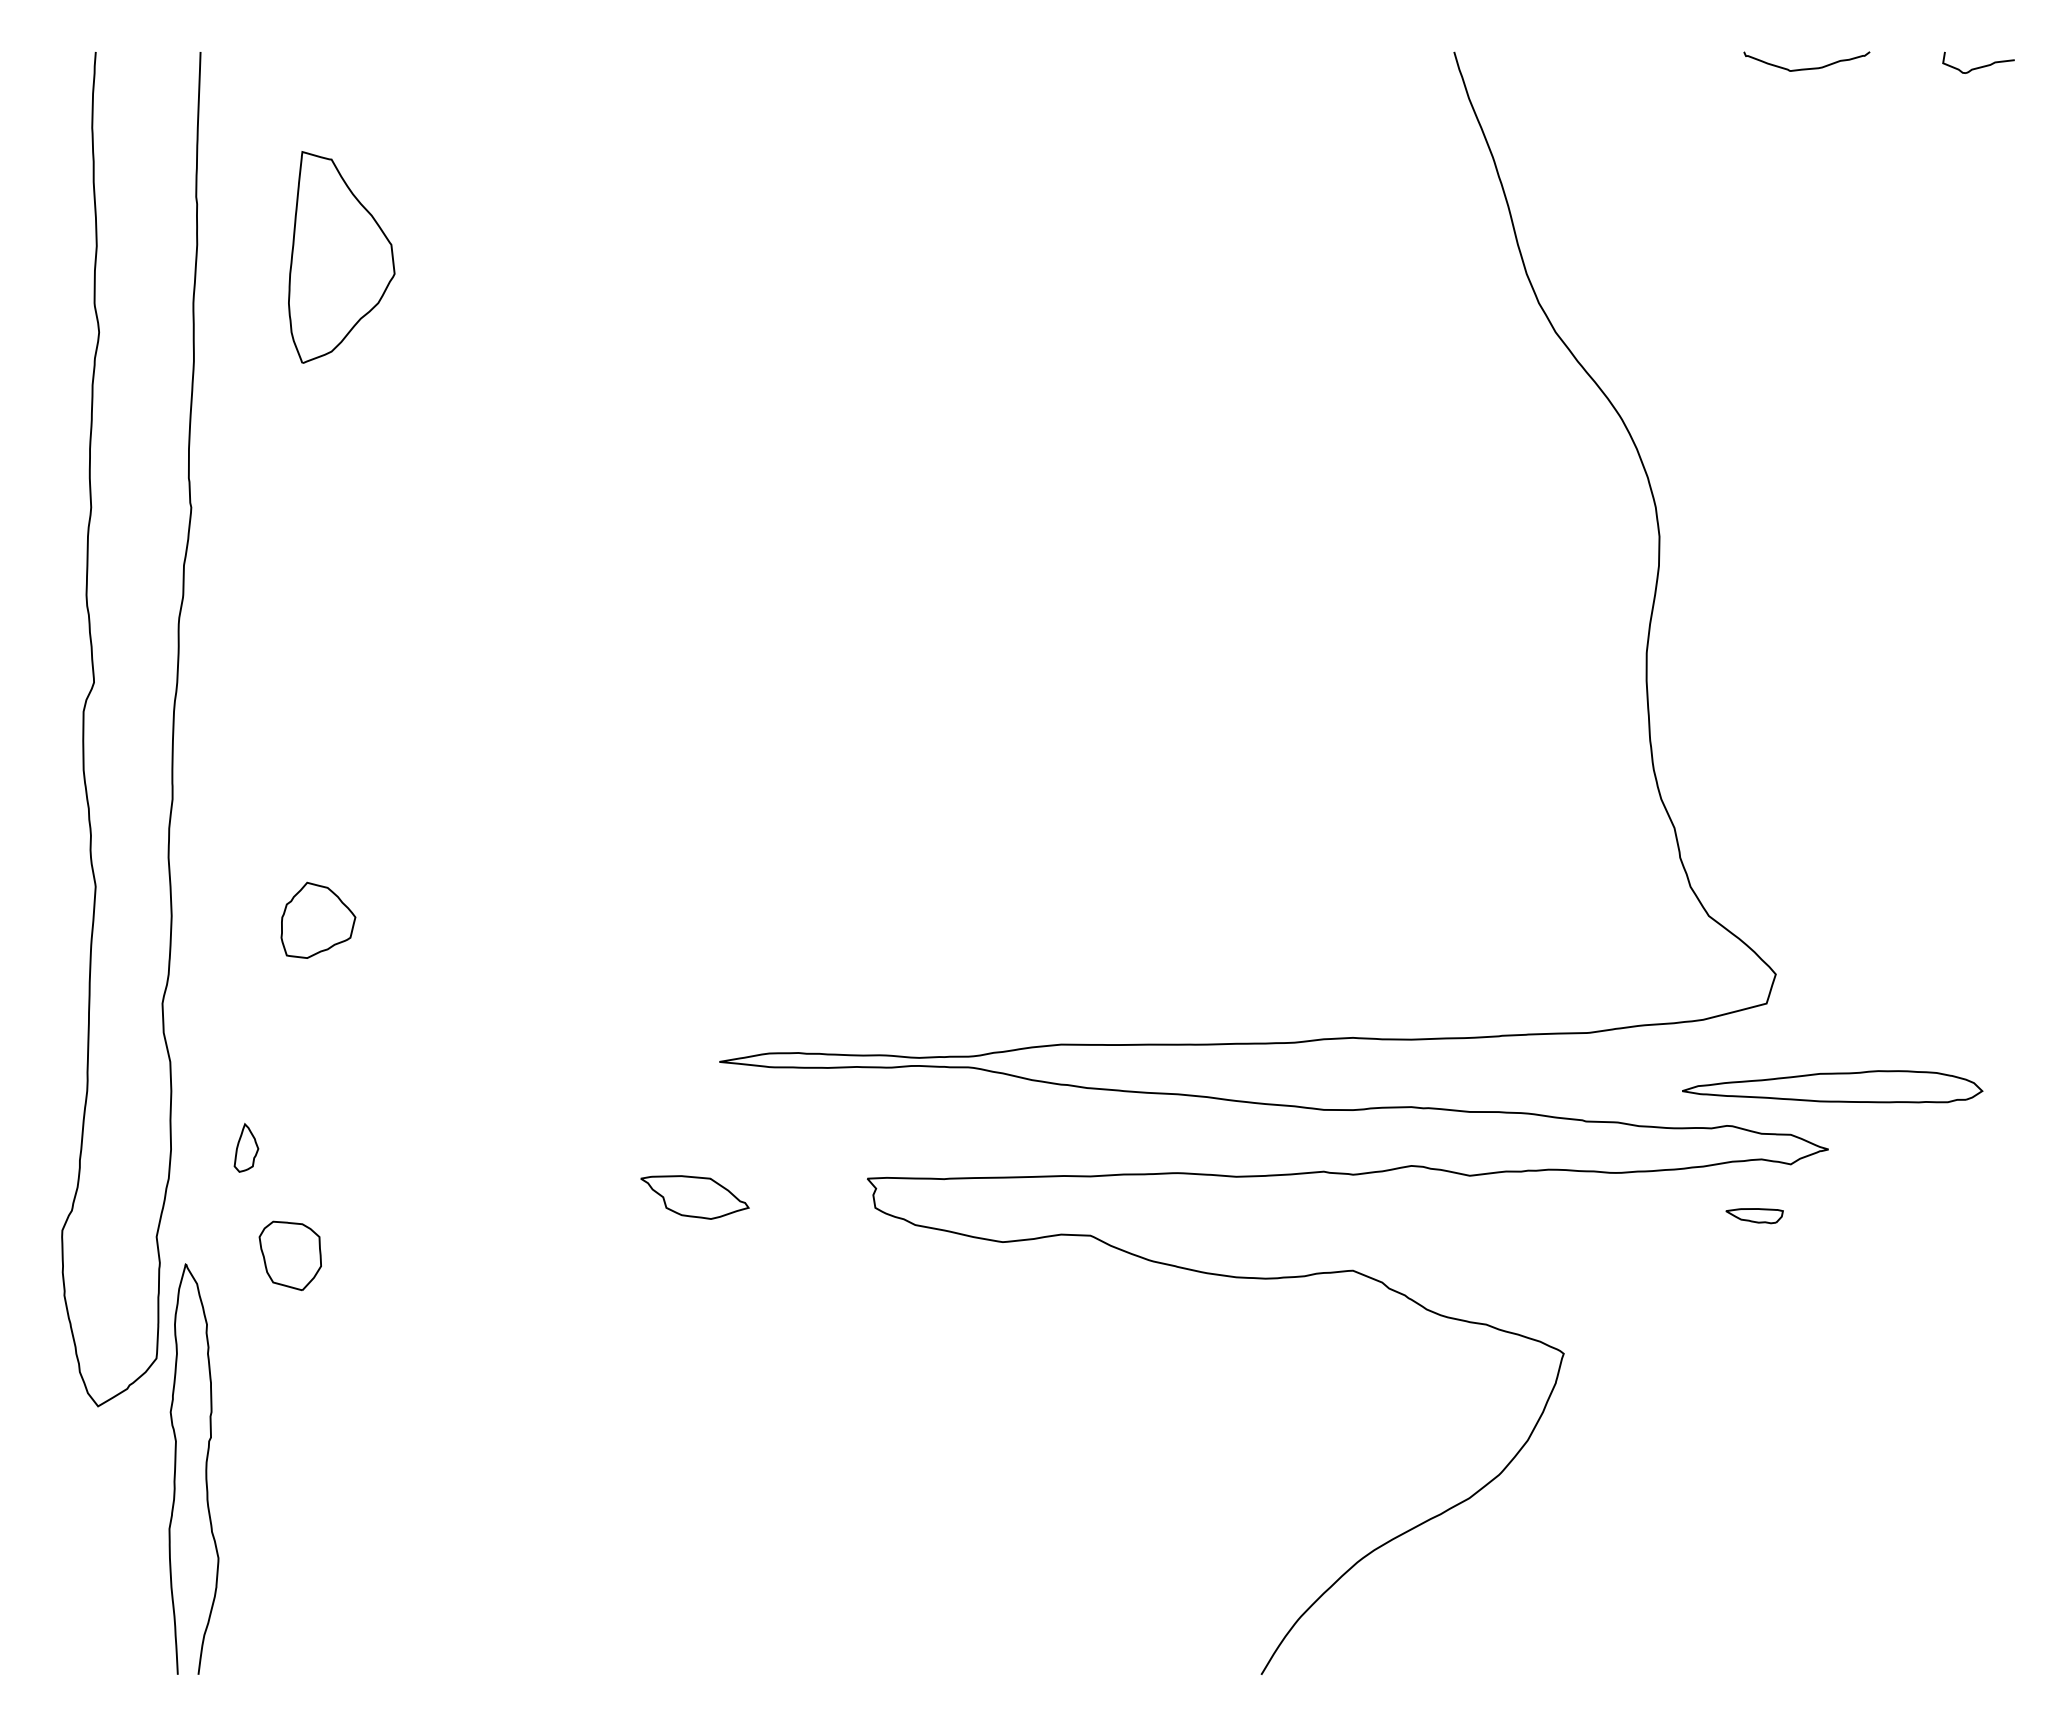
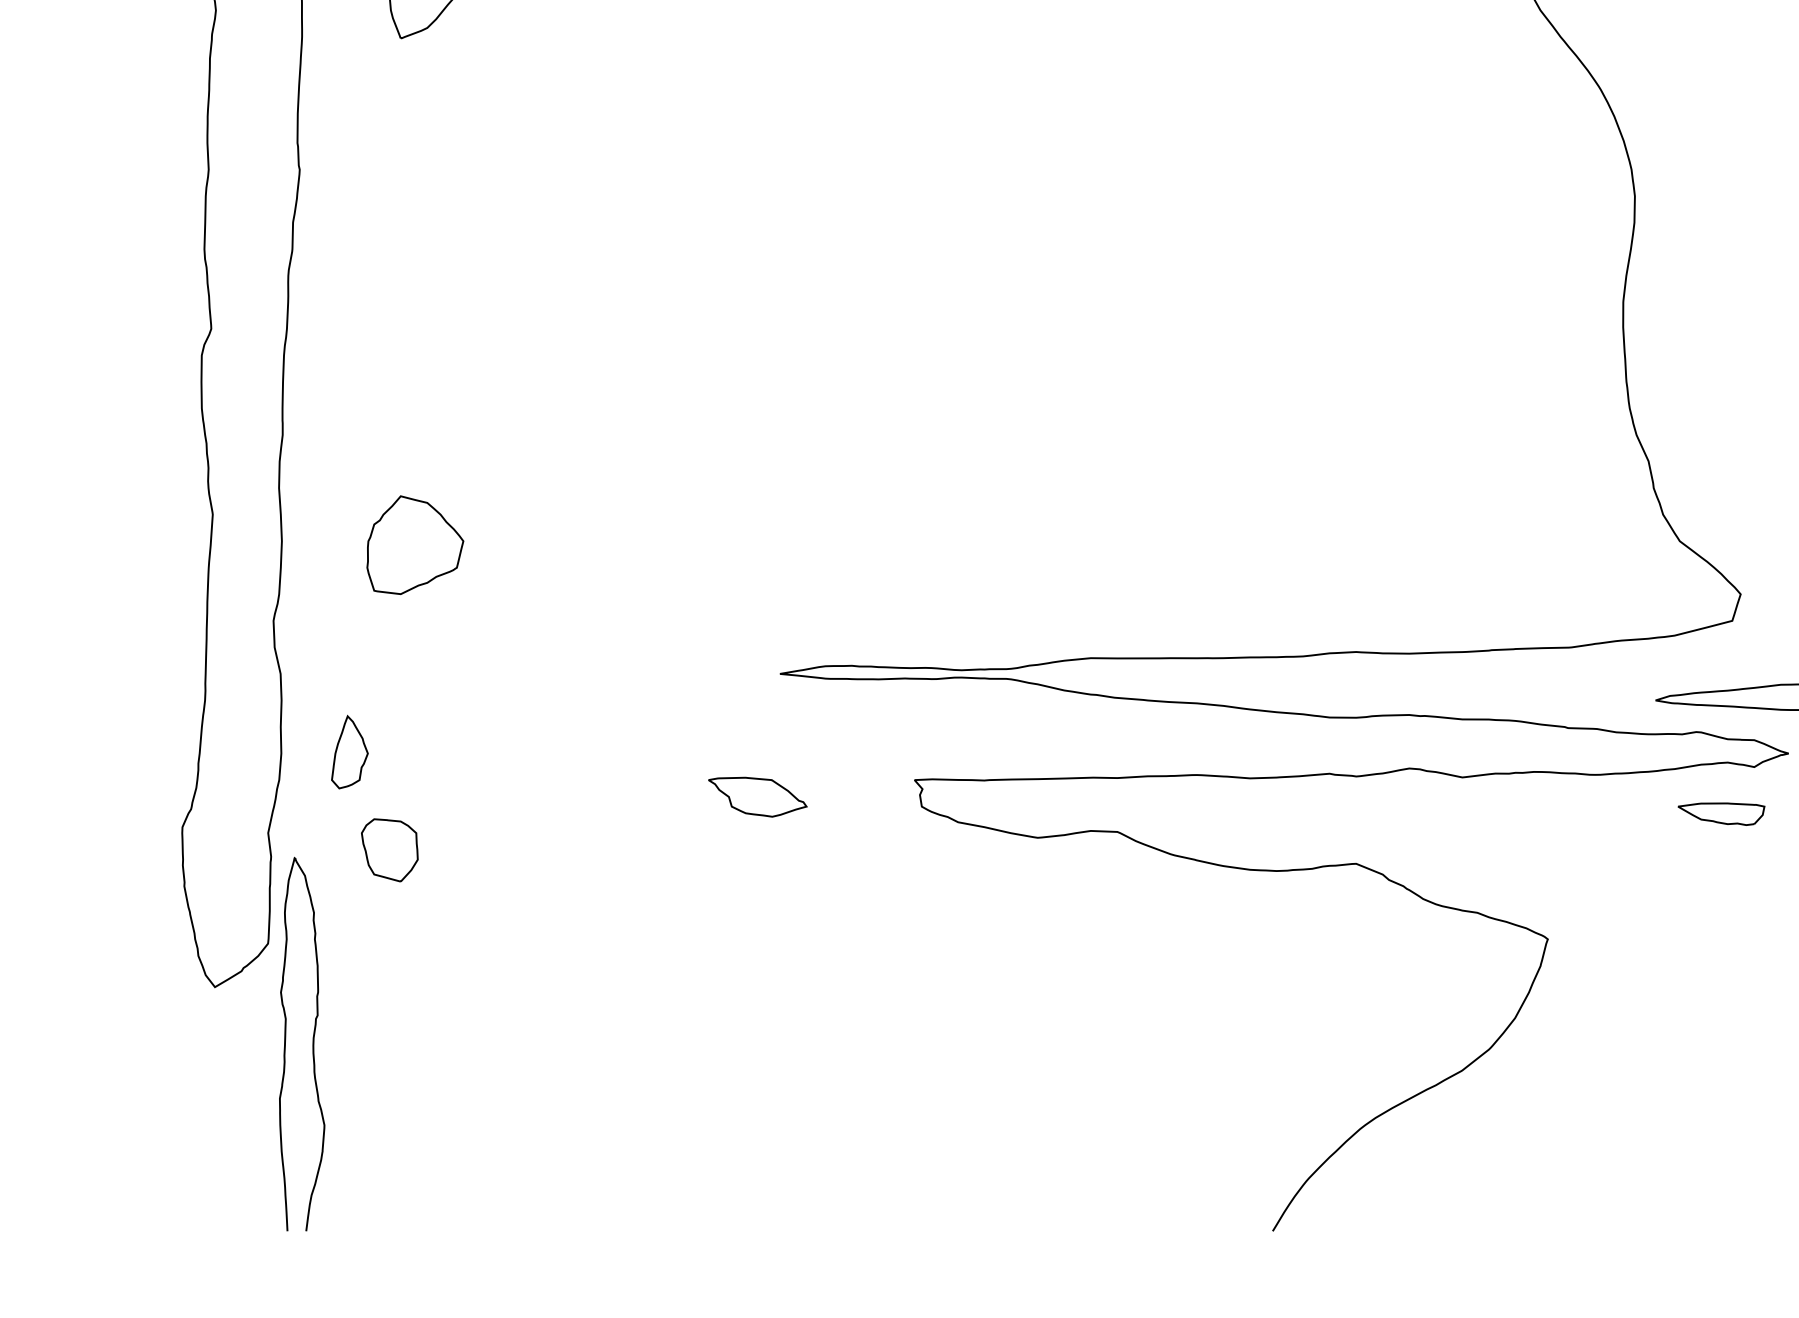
part: (318, 920) -> (415, 545), size x1.43
part: (246, 1147) -> (349, 751), size x1.67
part: (1754, 1215) -> (1721, 813), size x1.67

